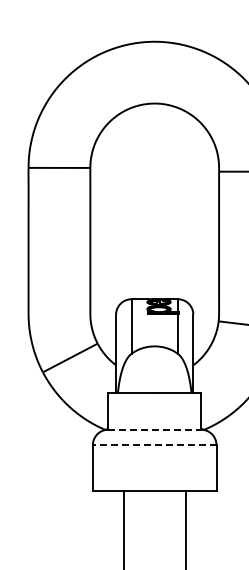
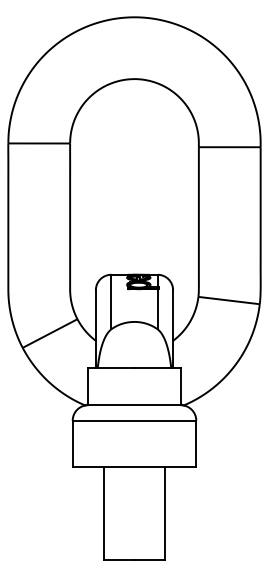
line: (154, 429) -> (134, 405), dashed -> solid
line: (154, 444) -> (134, 420), dashed -> solid

